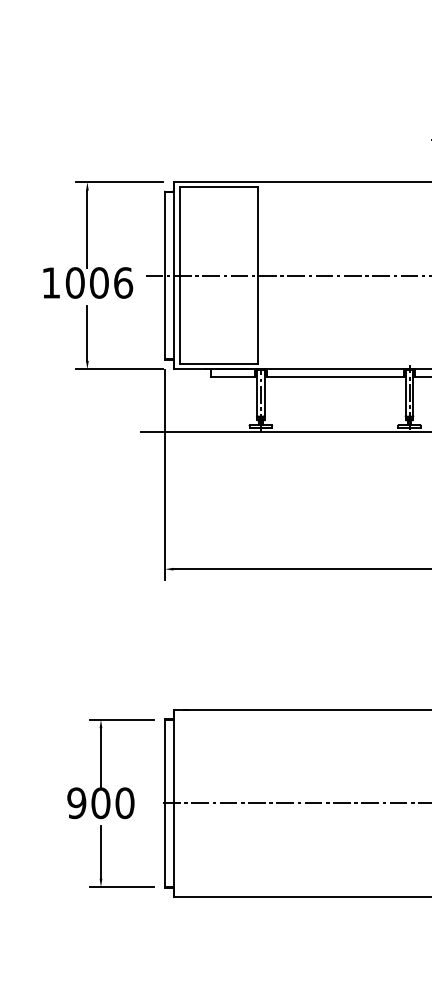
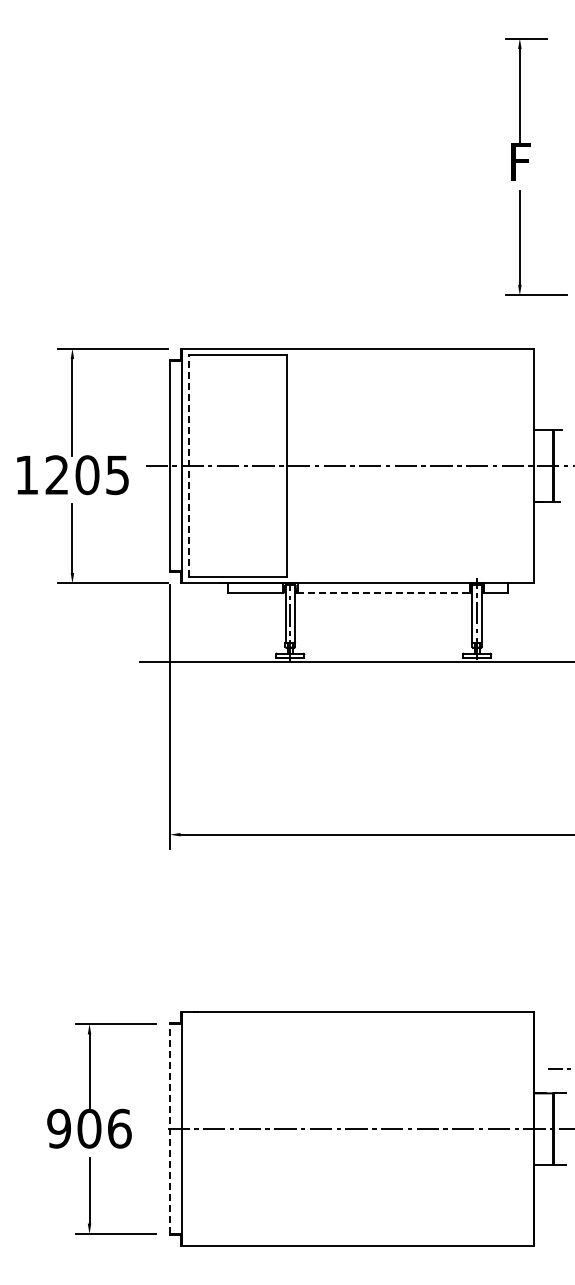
line: (179, 275) -> (188, 465), solid -> dashed
text: (99, 283) -> (87, 475), 1006 -> 1205
line: (335, 376) -> (384, 592), solid -> dashed
text: (124, 803) -> (119, 1128), 900 -> 906
line: (165, 803) -> (170, 1128), solid -> dashed

